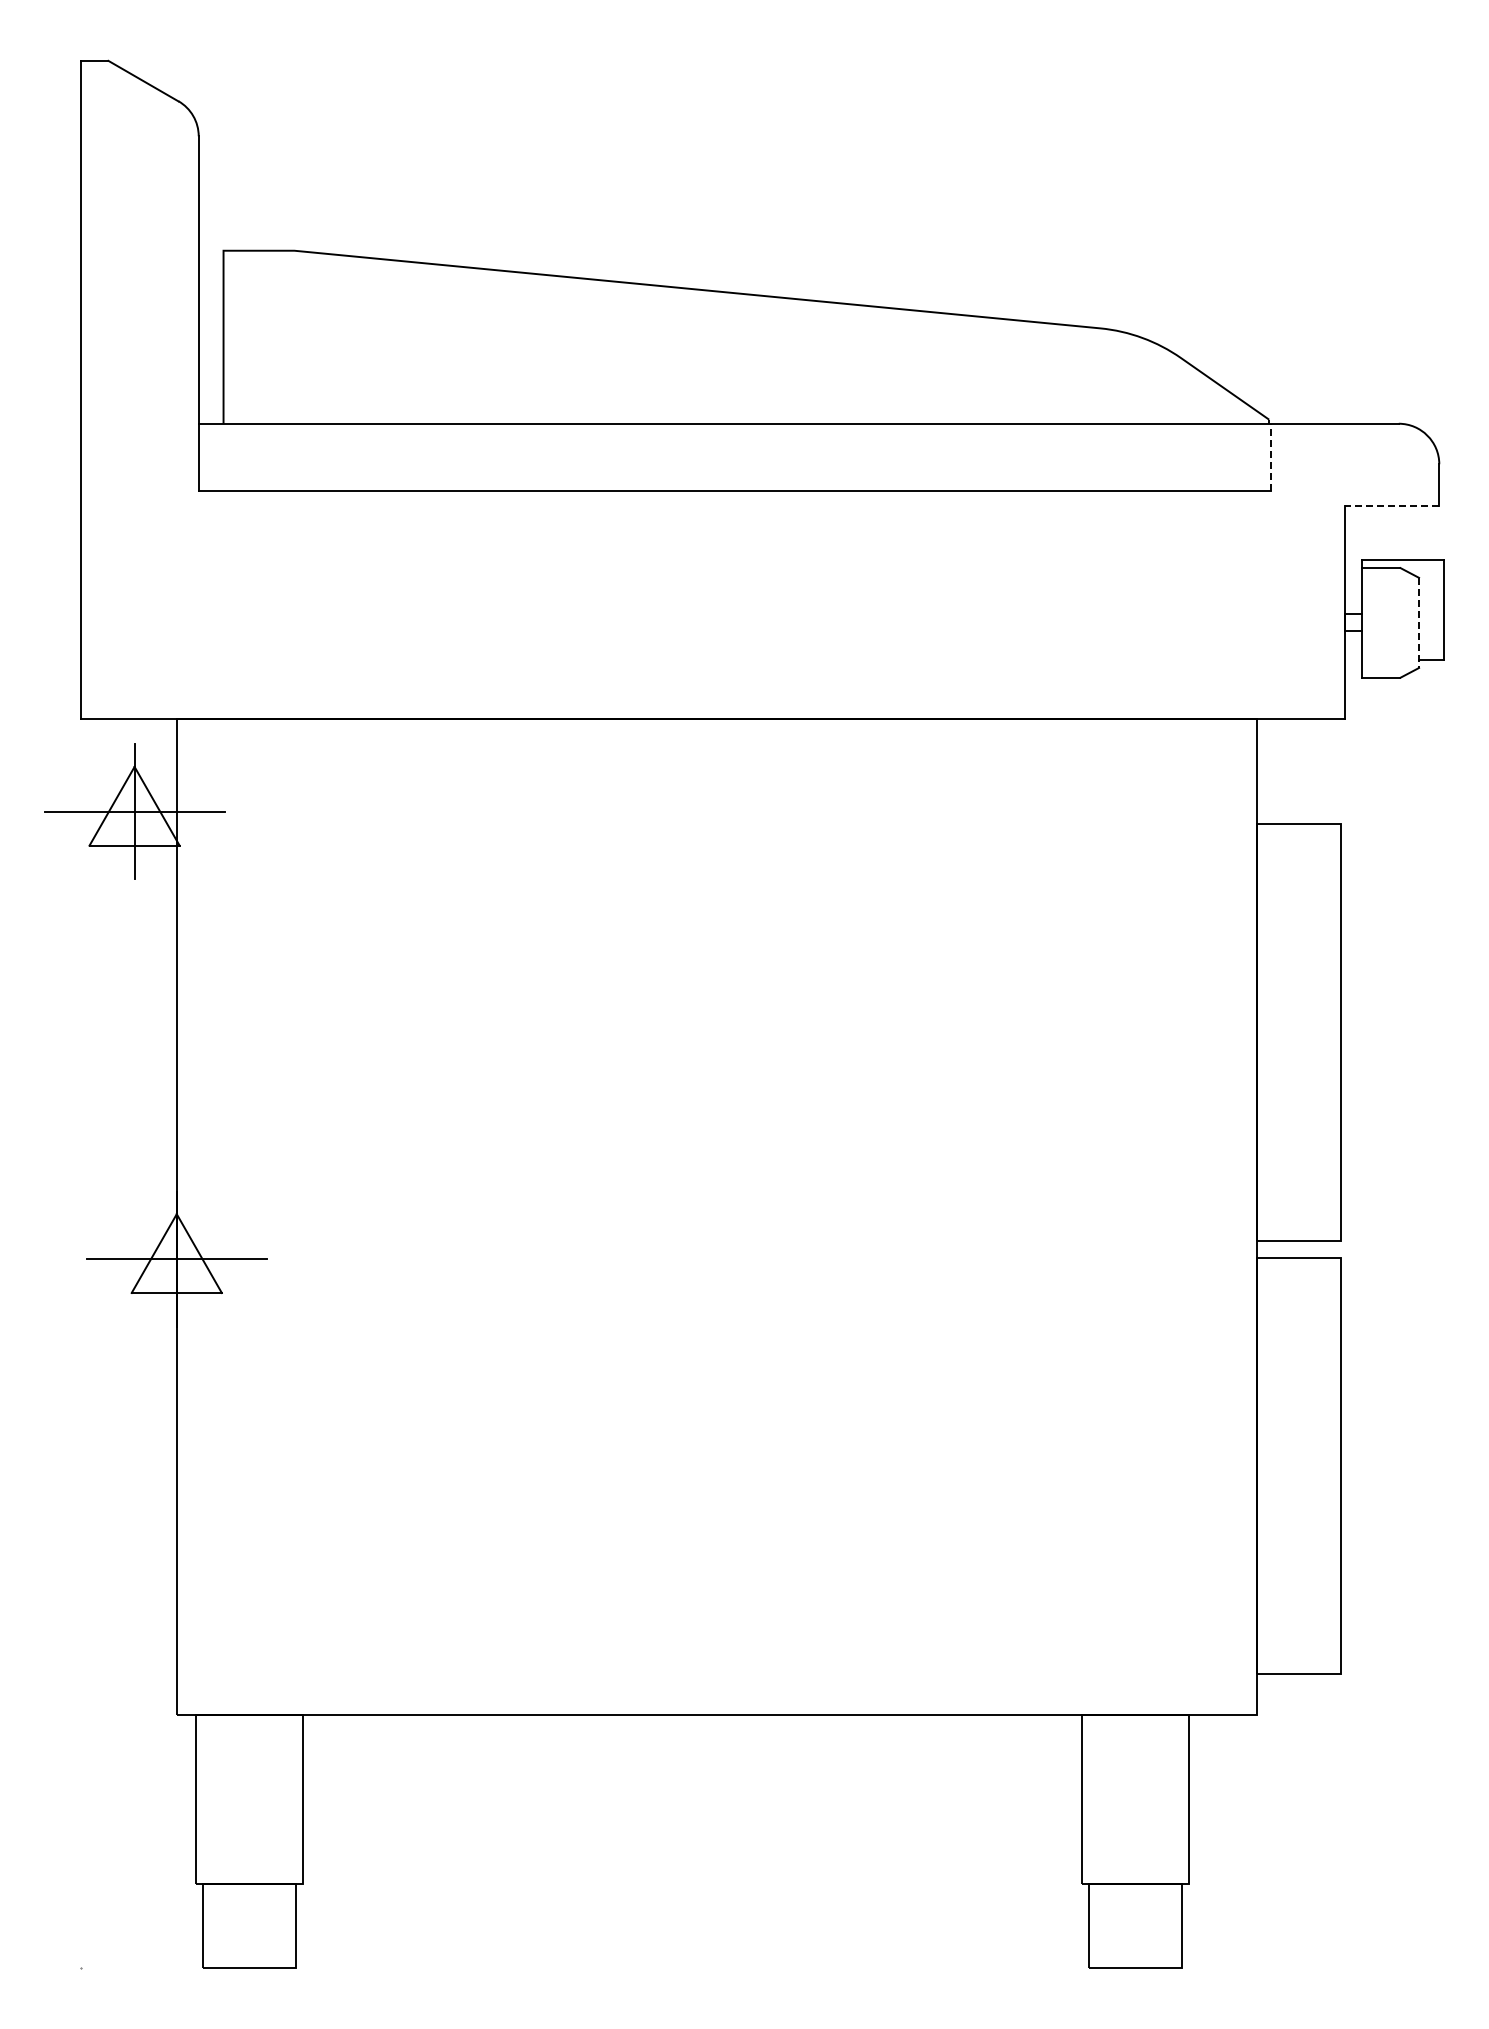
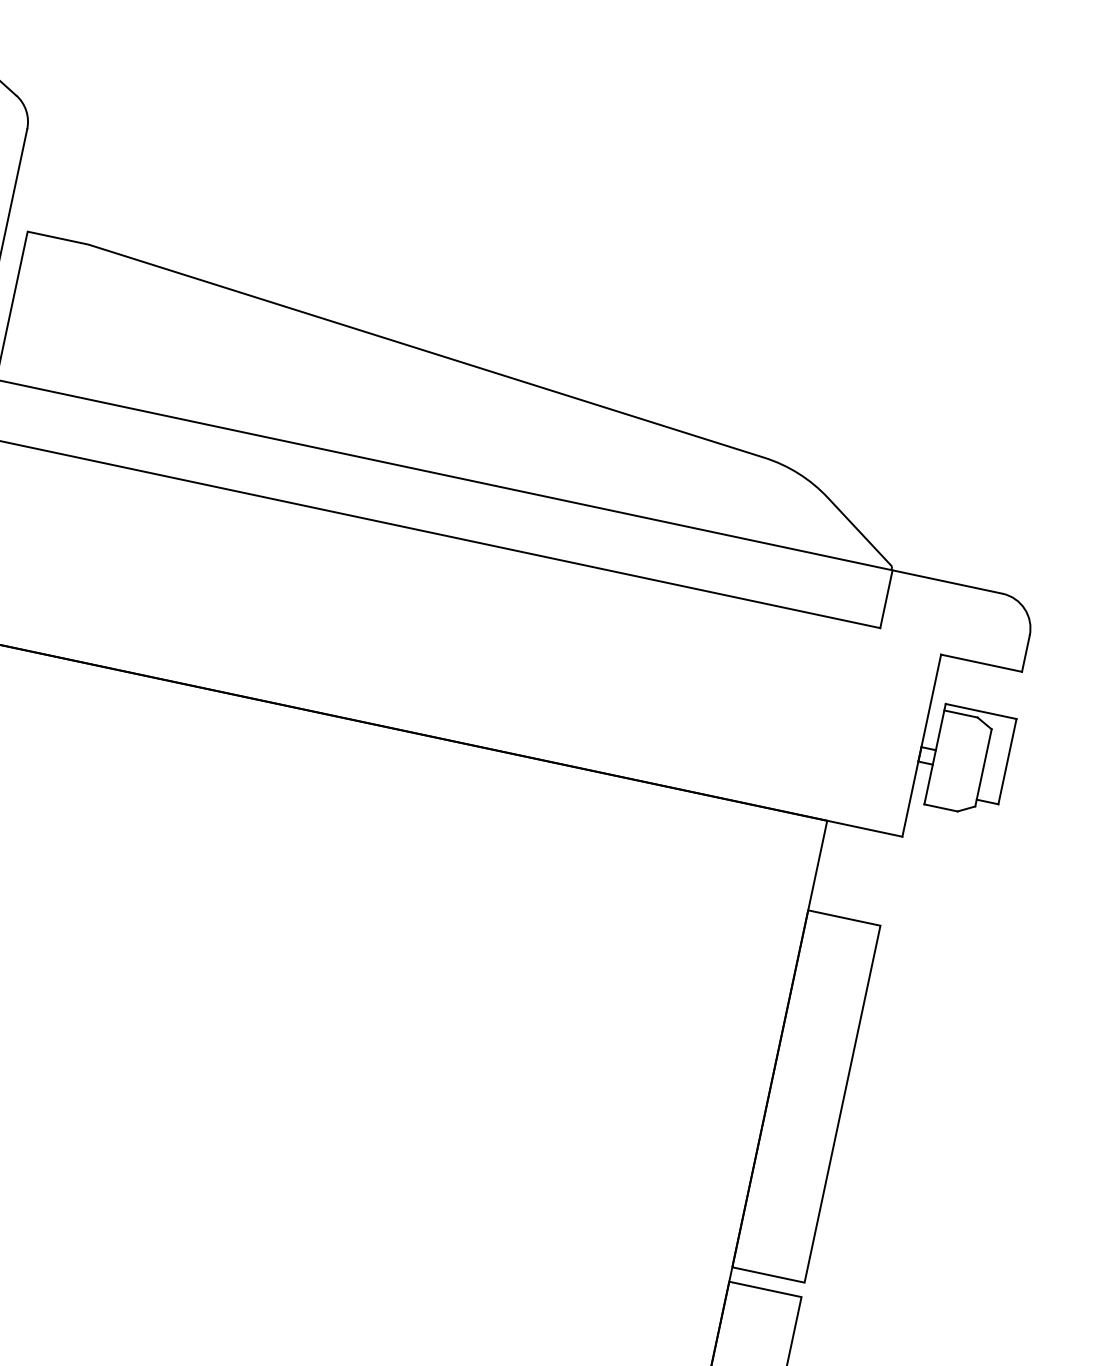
line: (1270, 457) -> (886, 599), dashed -> solid
line: (1391, 506) -> (981, 663), dashed -> solid
line: (1419, 623) -> (983, 768), dashed -> solid

